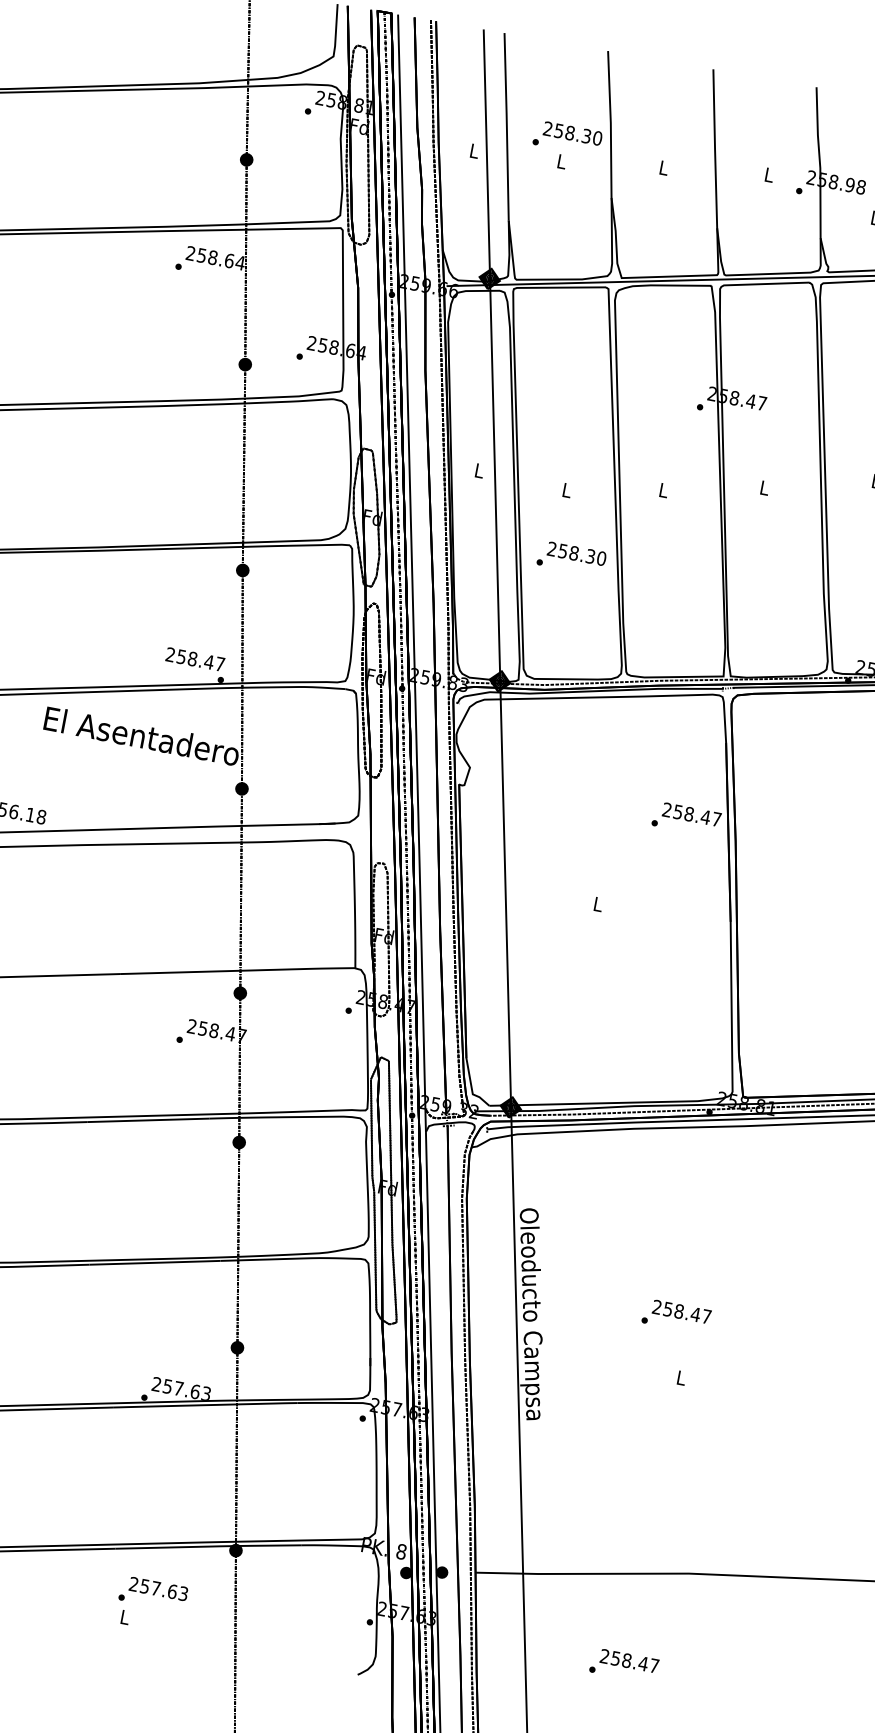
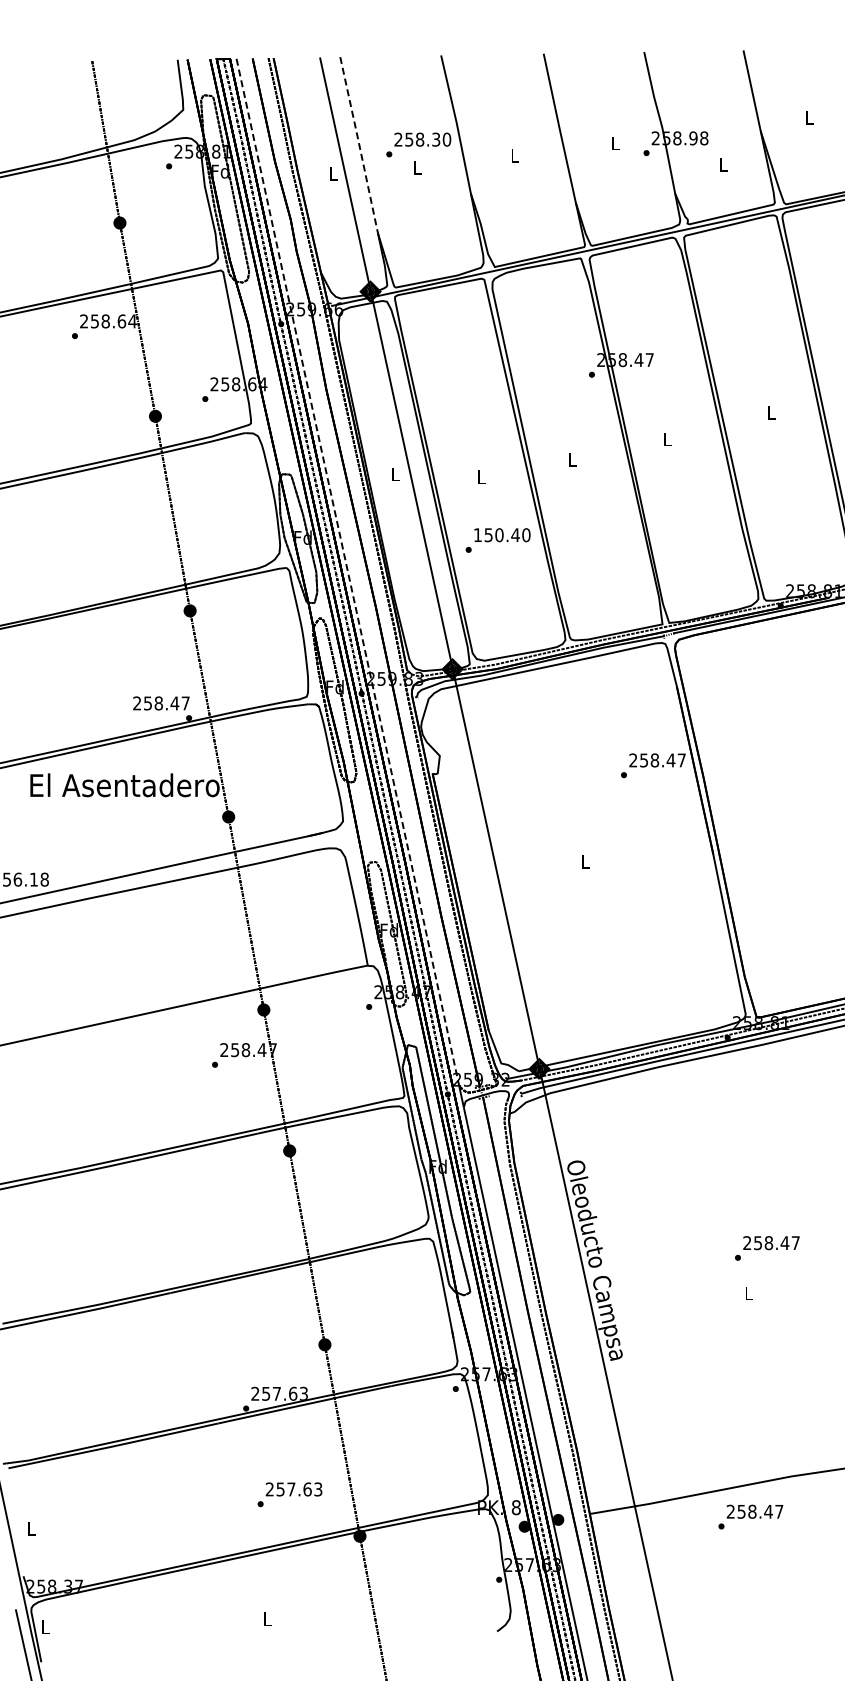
line: (507, 126) -> (359, 144), solid -> dashed
text: (571, 553) -> (496, 535), 258.30 -> 150.40
line: (412, 562) -> (348, 572), solid -> dashed
text: (676, 1316) -> (767, 1248), moved
text: (153, 1593) -> (289, 1494), moved
text: (624, 1665) -> (750, 1516), moved

